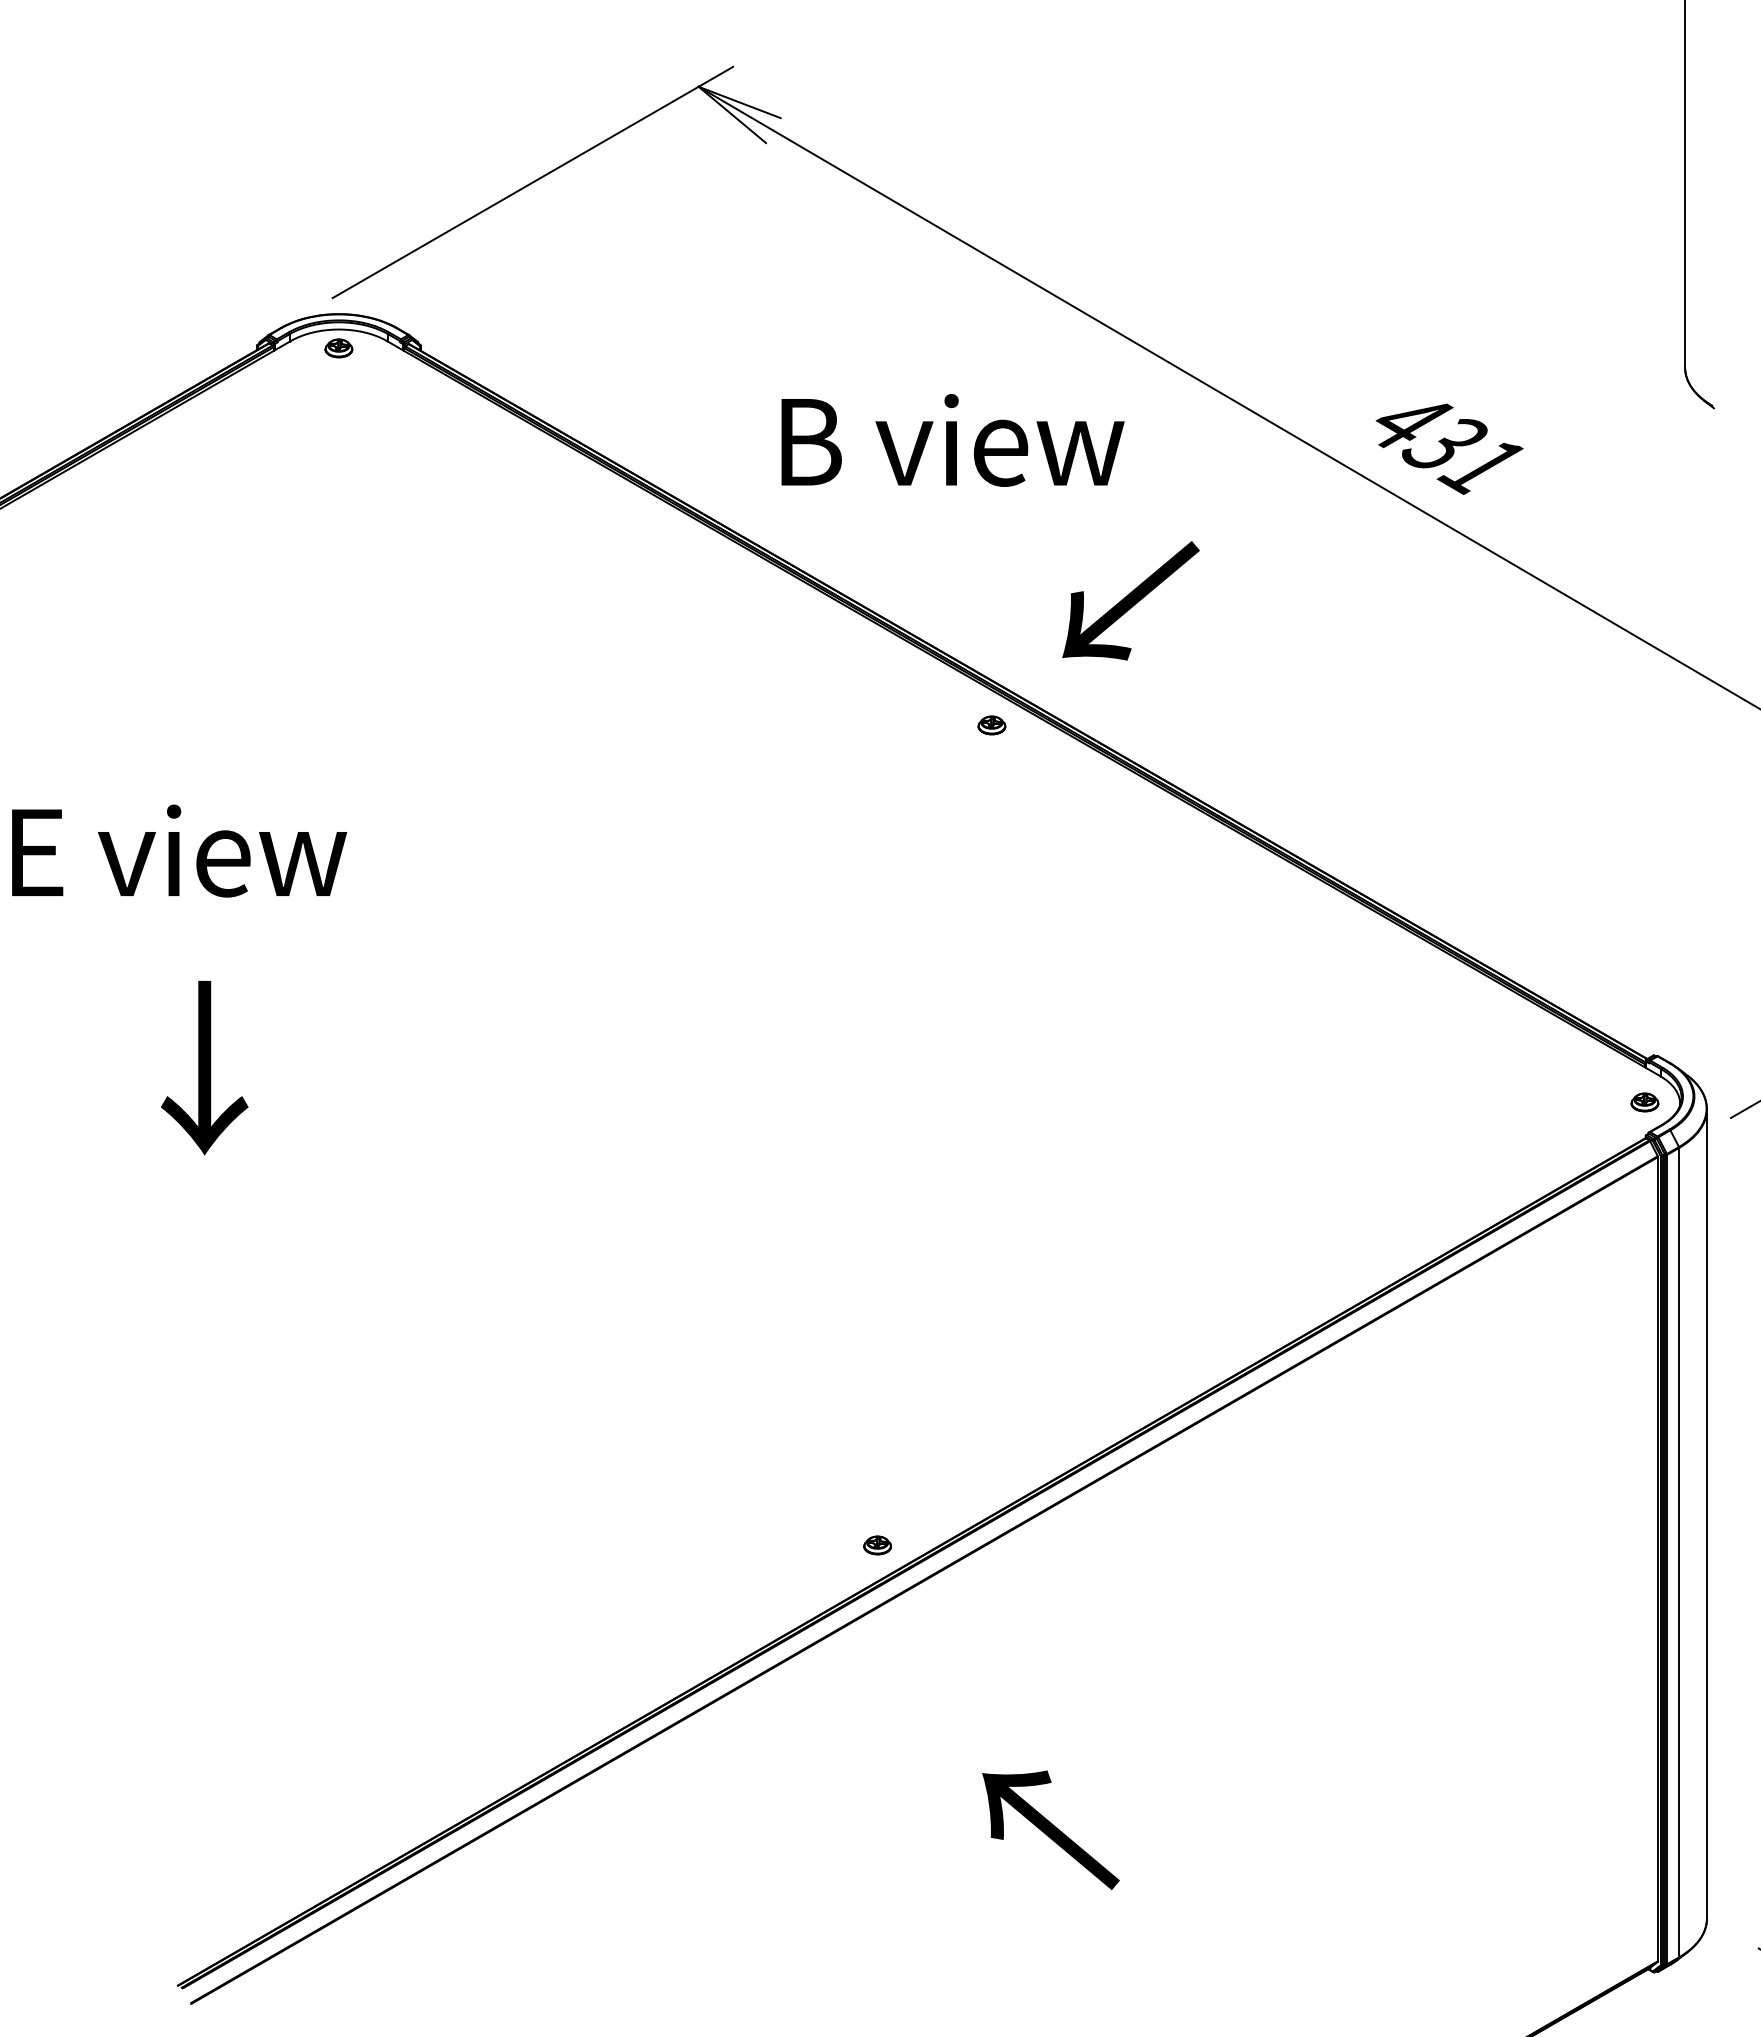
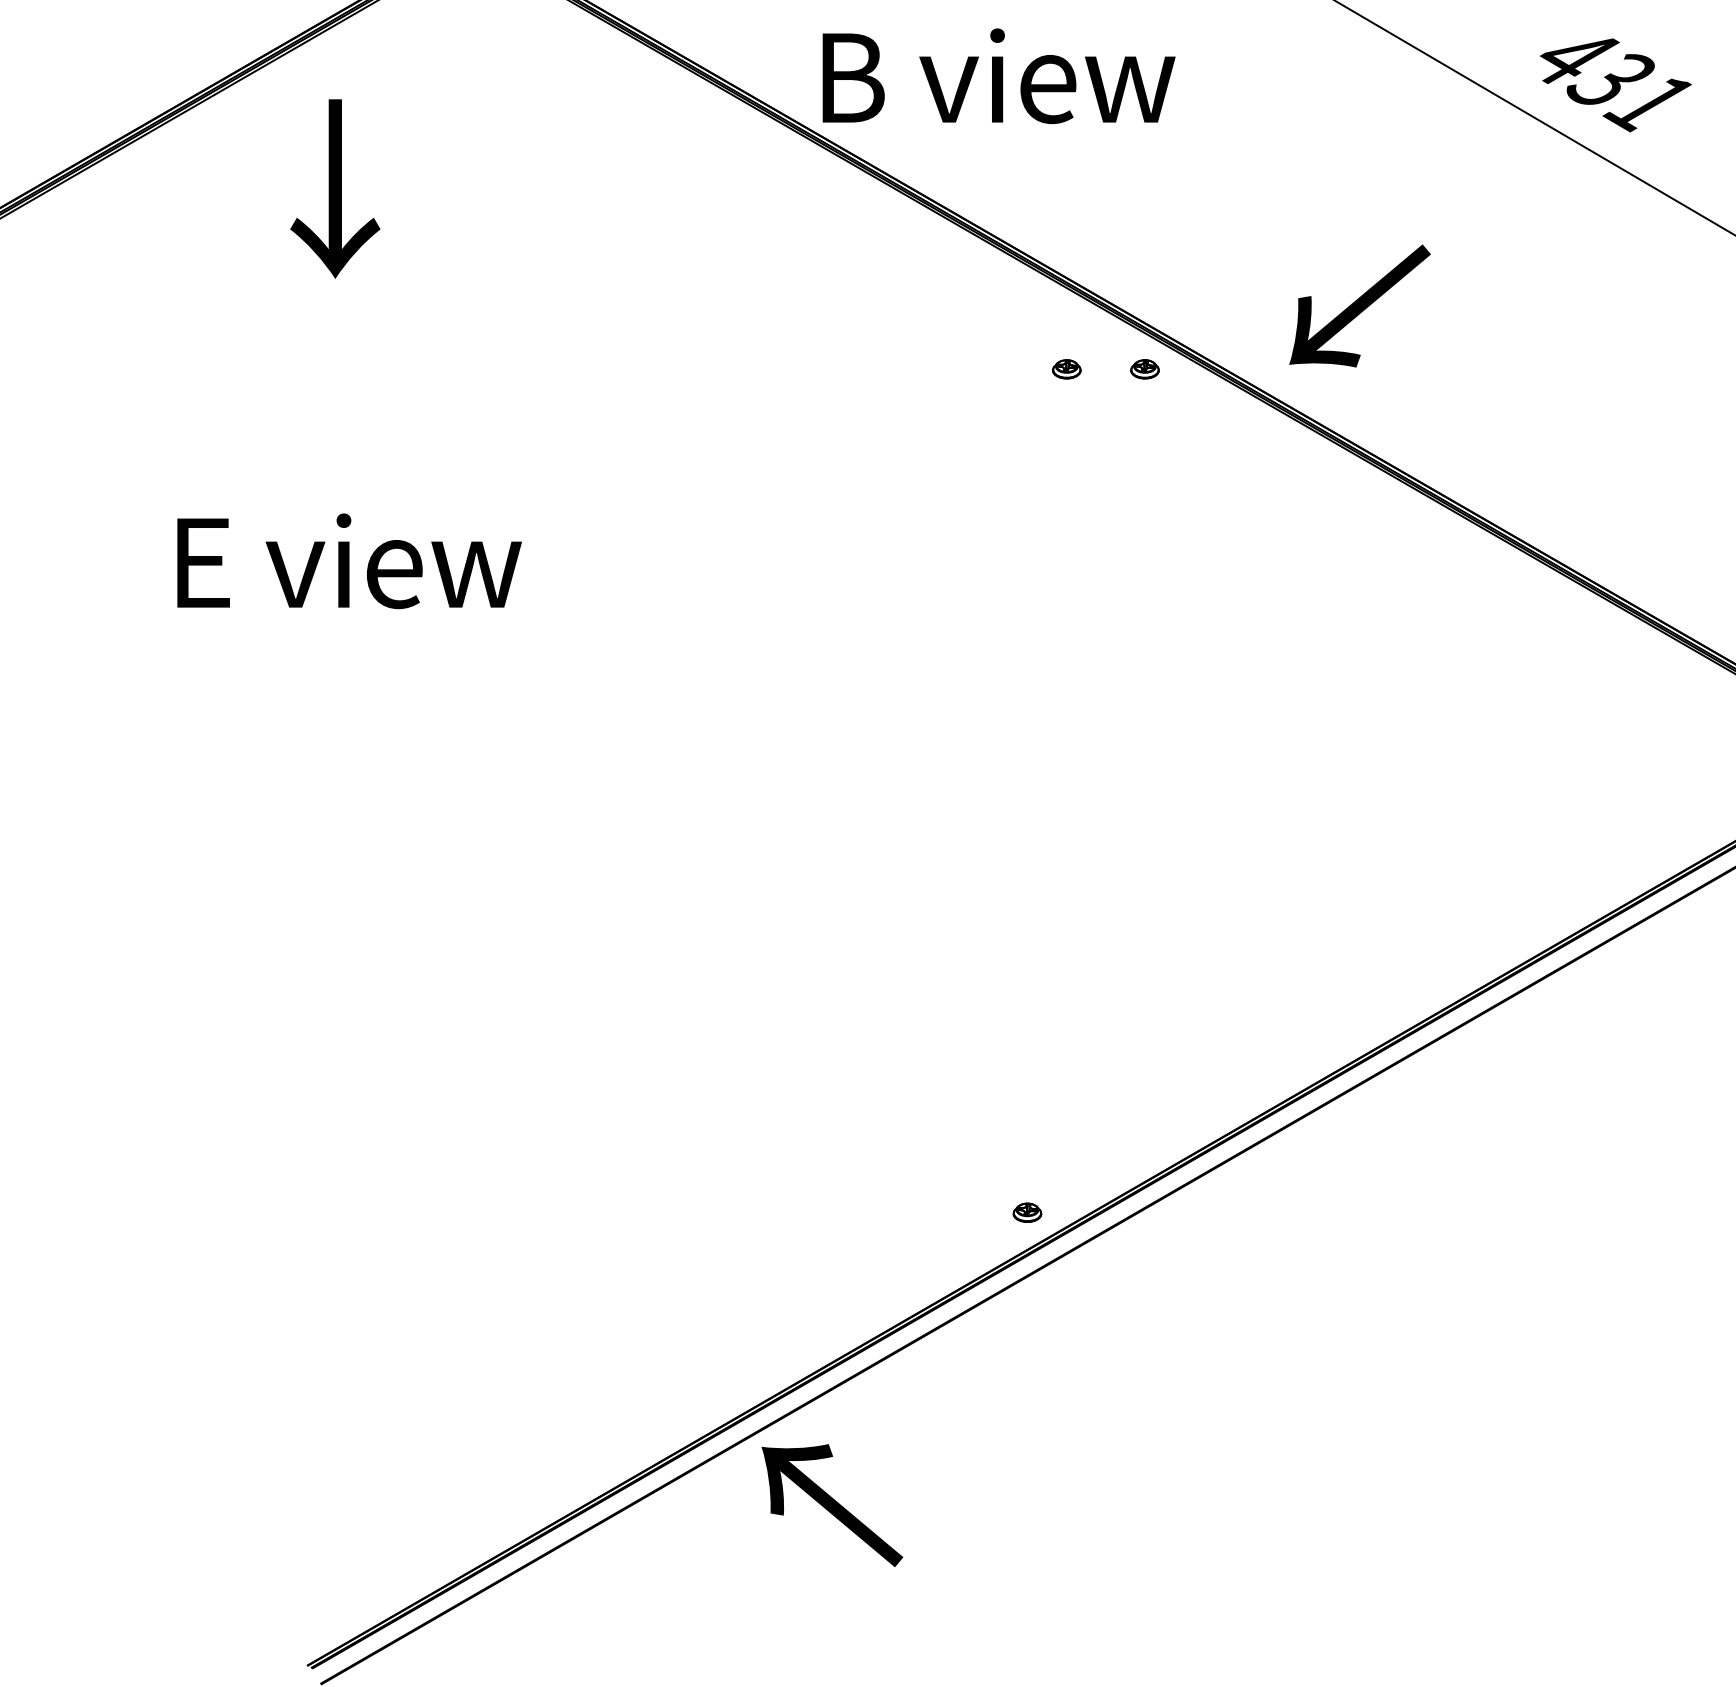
text: (952, 440) -> (998, 76), moved
text: (1130, 600) -> (1359, 305), moved
part: (915, 725) -> (1066, 369), added
text: (179, 850) -> (349, 560), moved
text: (204, 1068) -> (335, 189), moved
text: (1050, 1829) -> (831, 1504), moved

